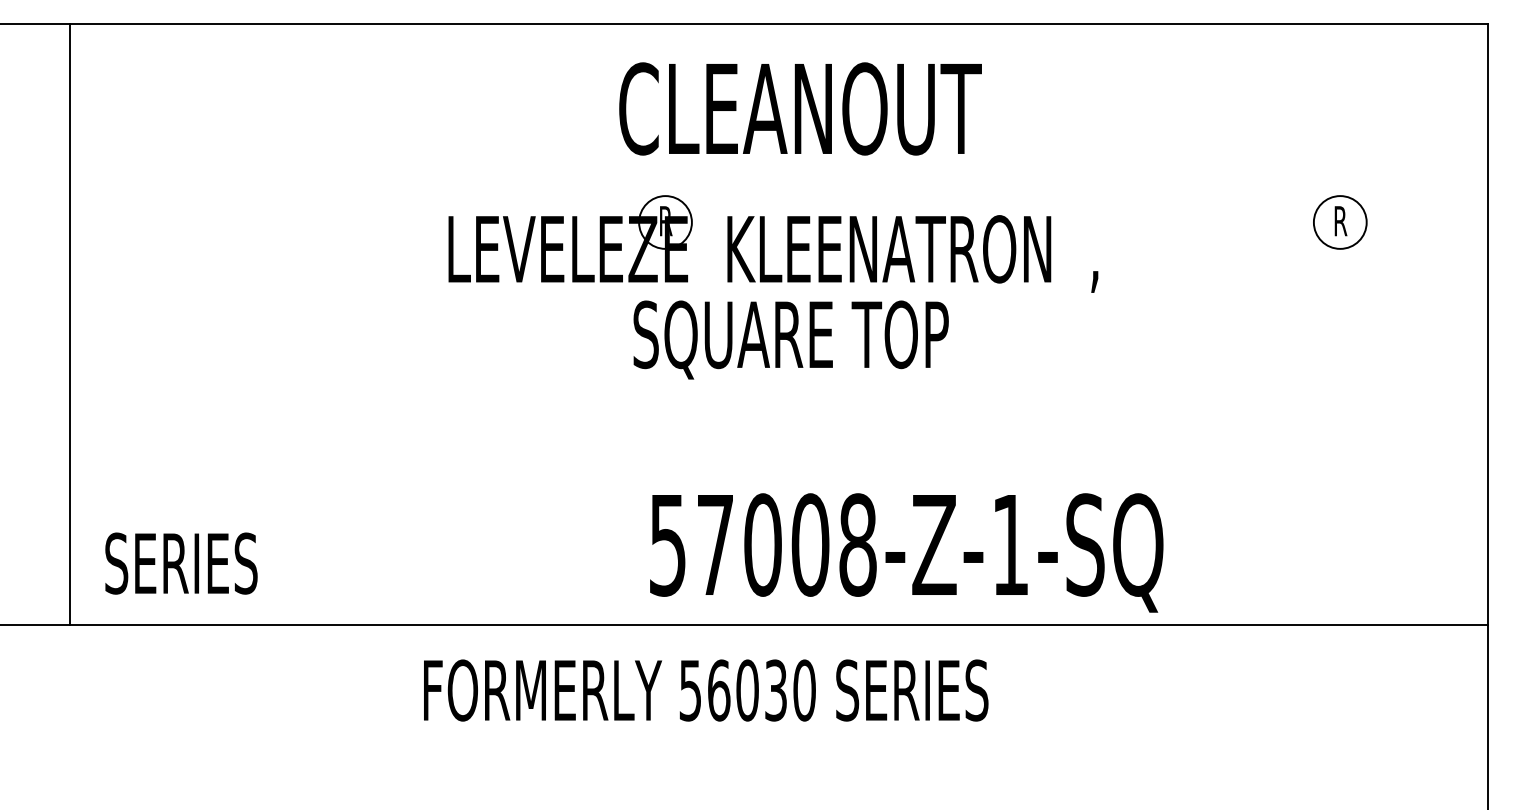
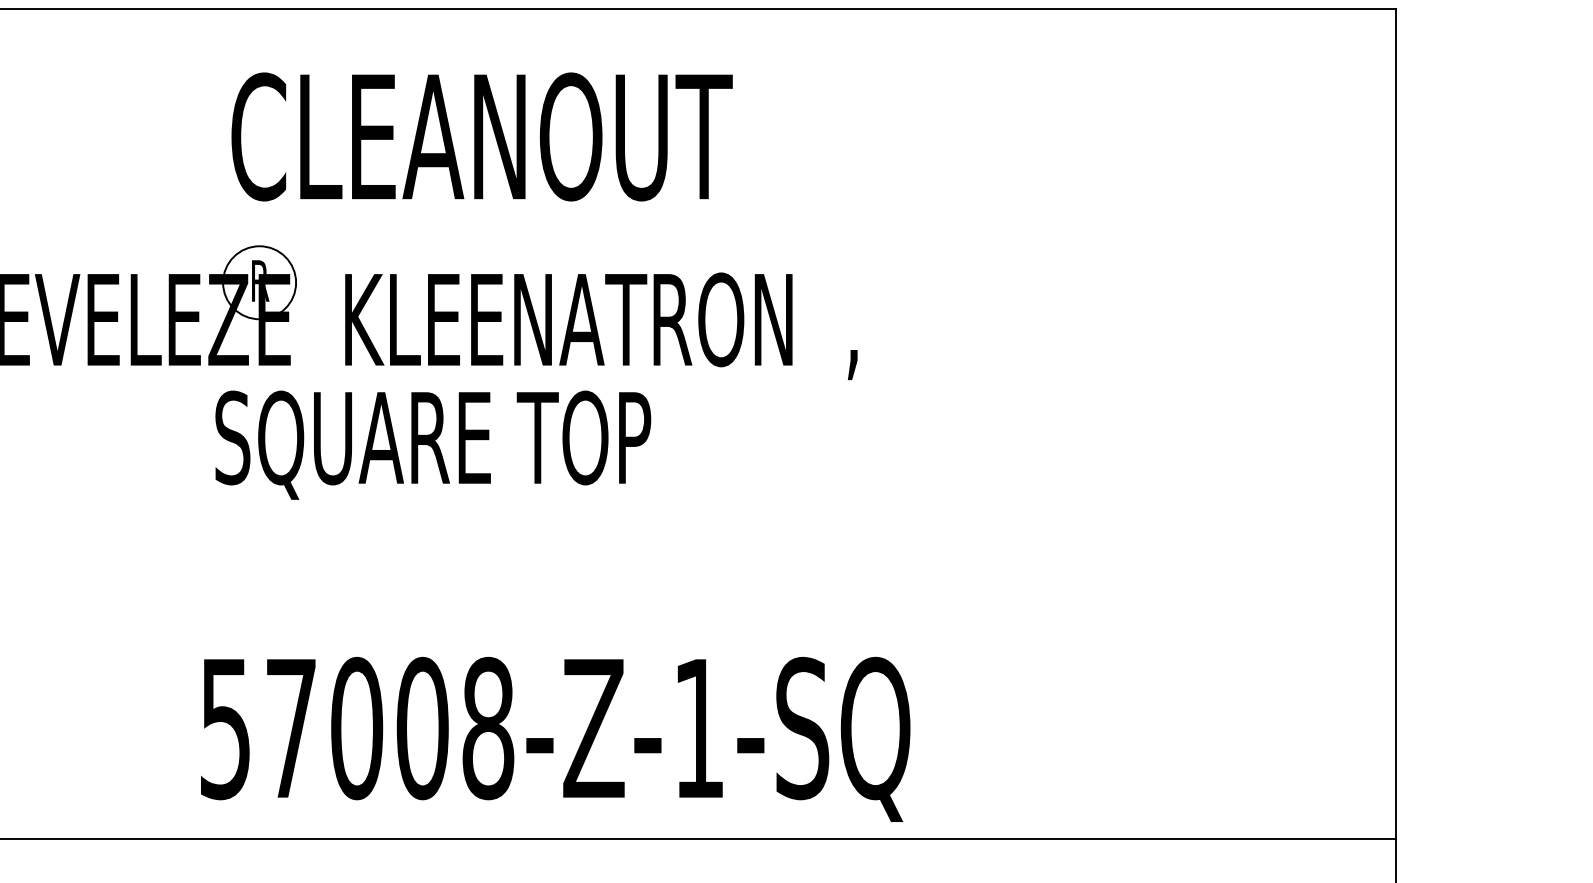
text: (800, 108) -> (482, 136), moved
part: (1340, 222) -> (1192, 282), removed
text: (906, 552) -> (555, 738), moved

